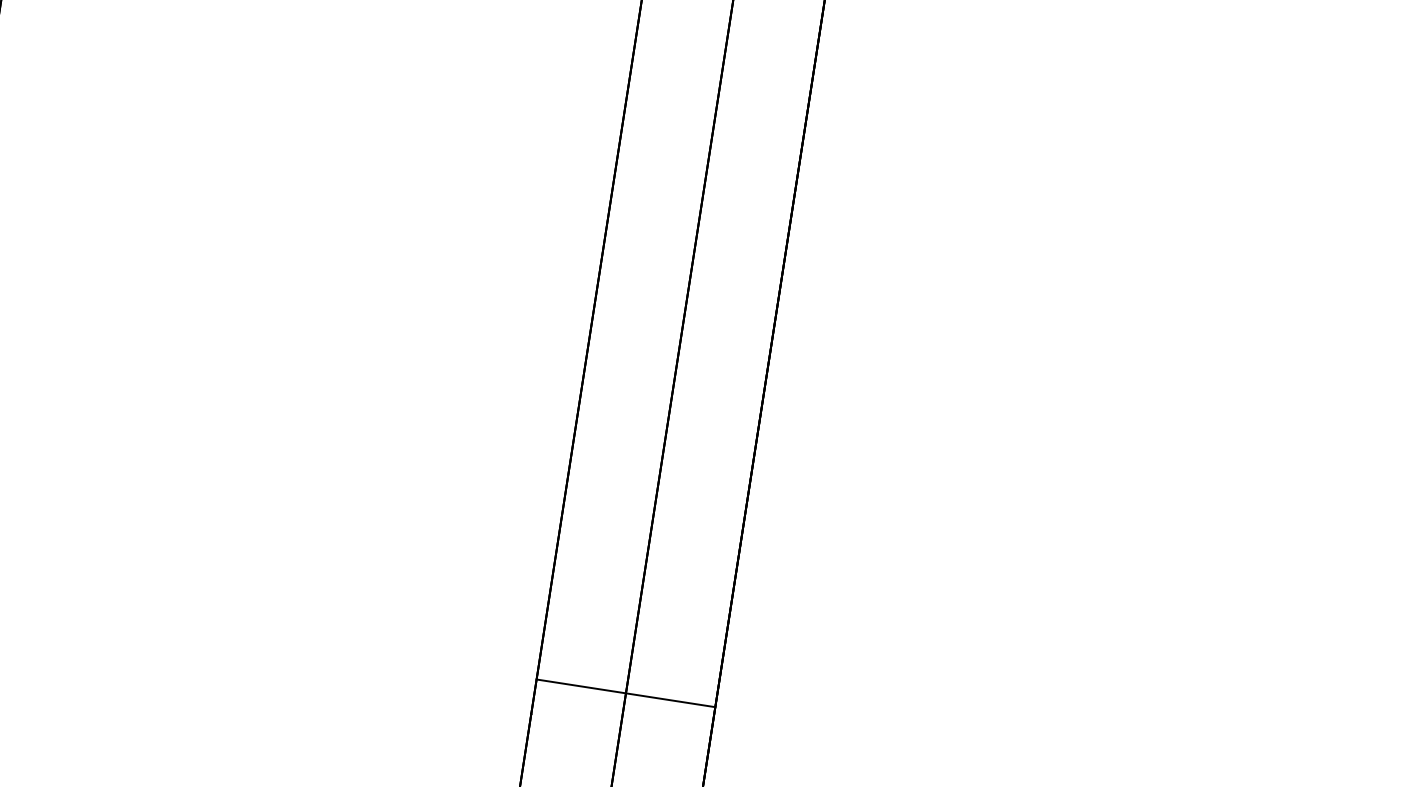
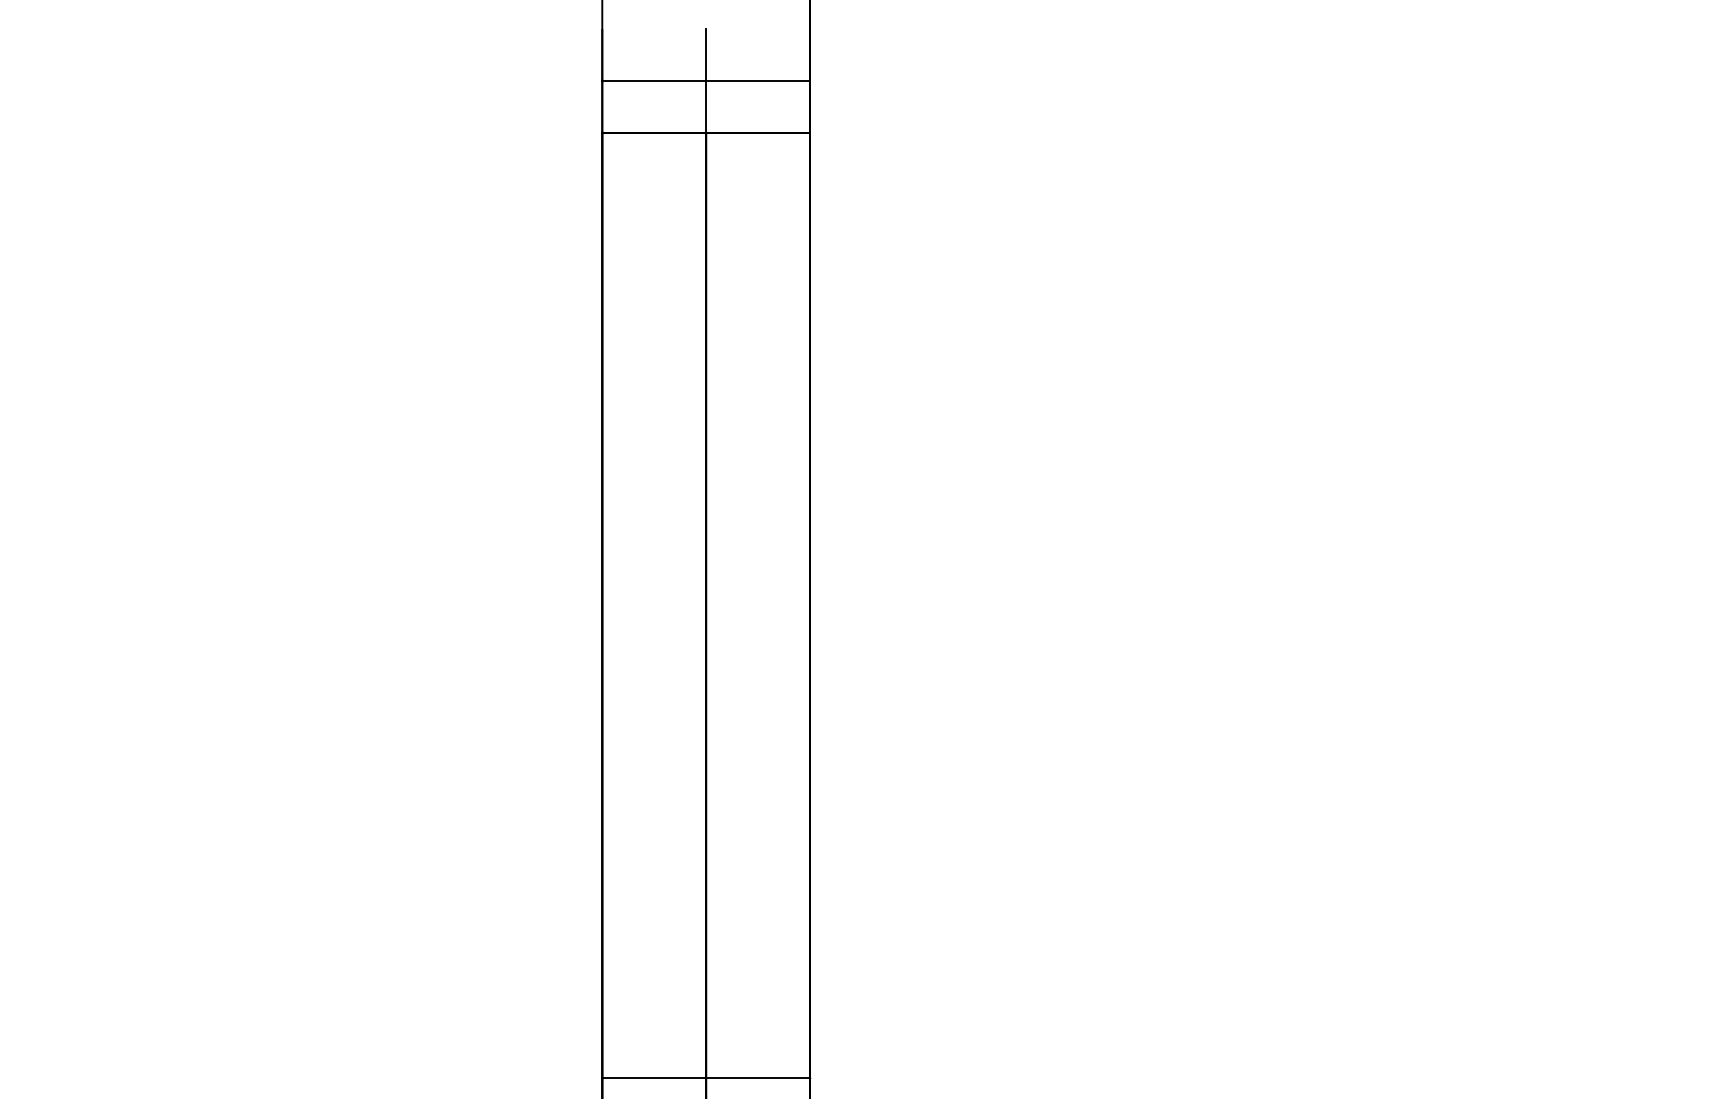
line: (626, 693) -> (706, 1078), moved

